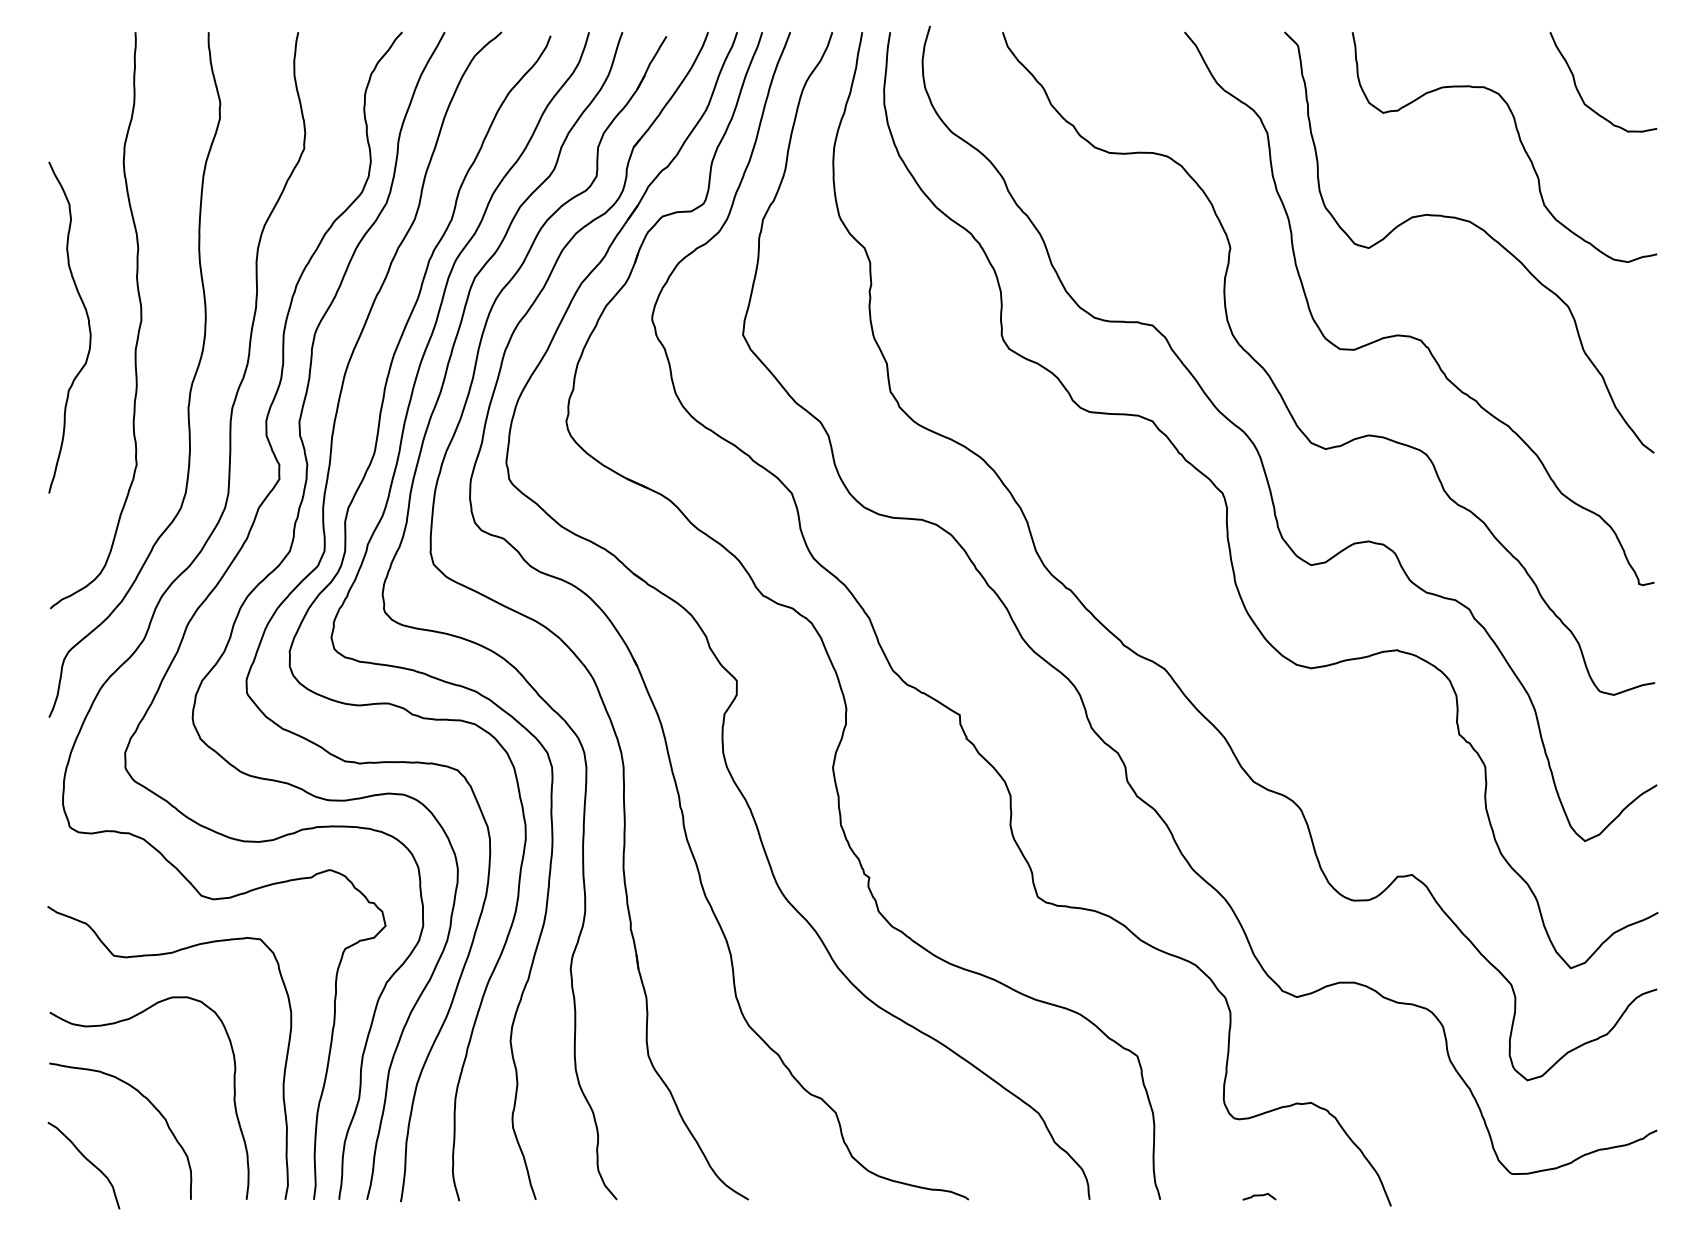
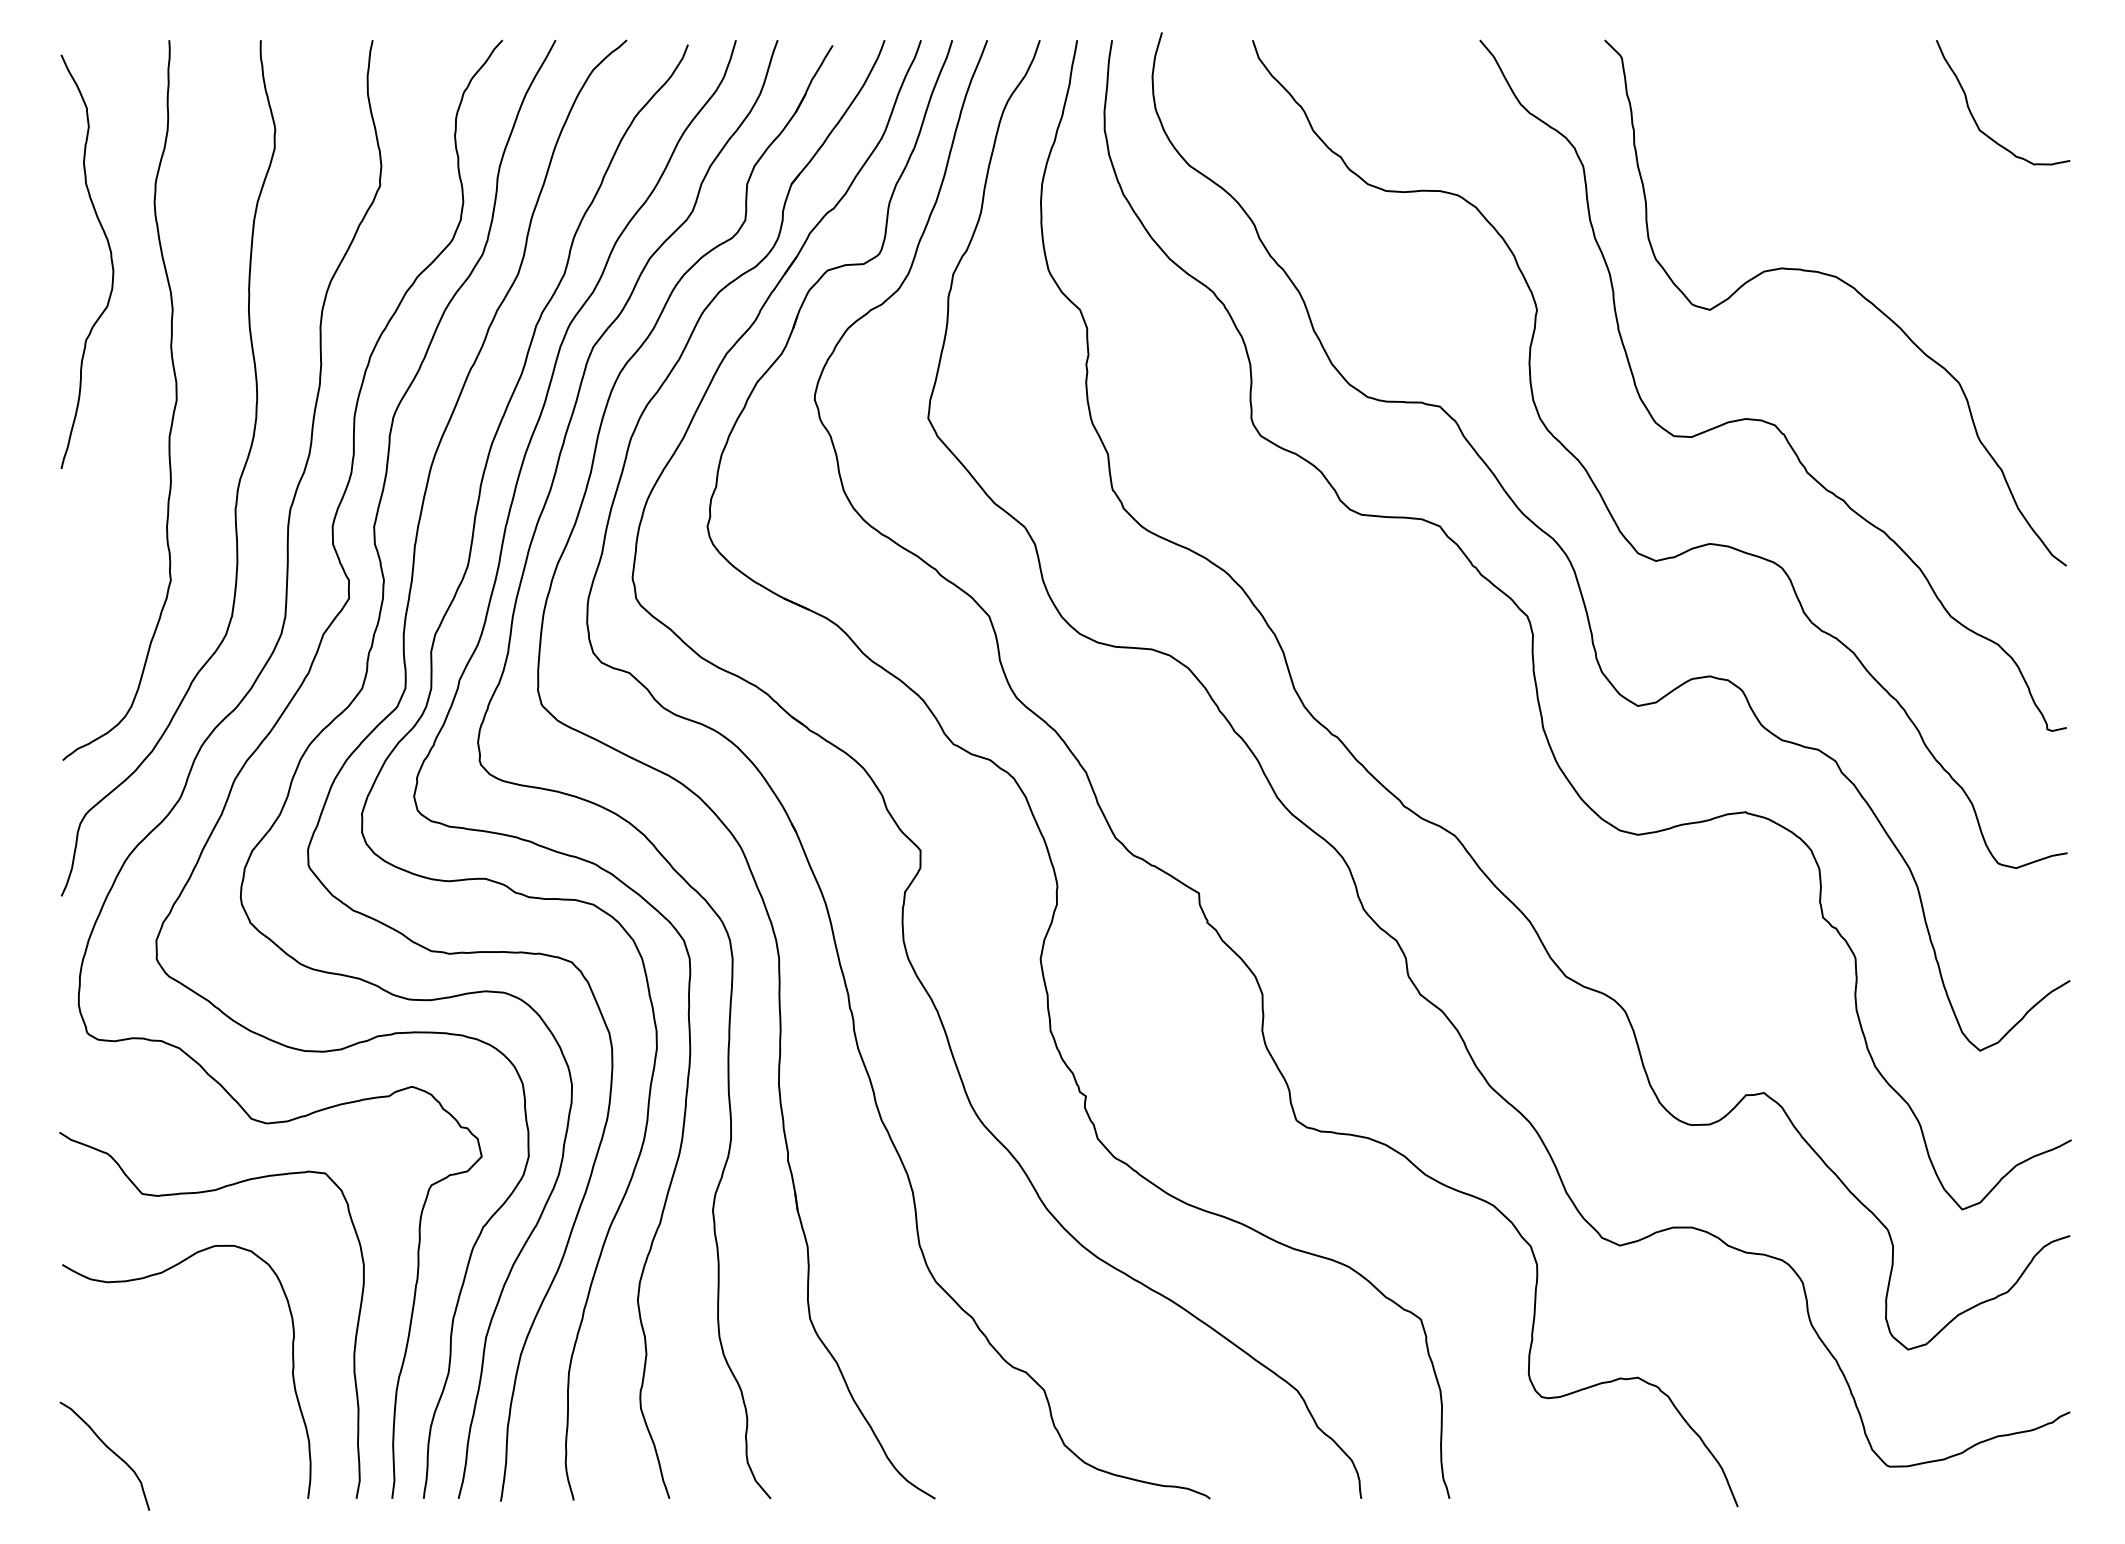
curve: (1519, 141) -> (1898, 176), removed
curve: (88, 327) -> (110, 261), moved
curve: (152, 1106) -> (190, 1382), removed
curve: (1259, 1196) -> (1573, 1494), removed

